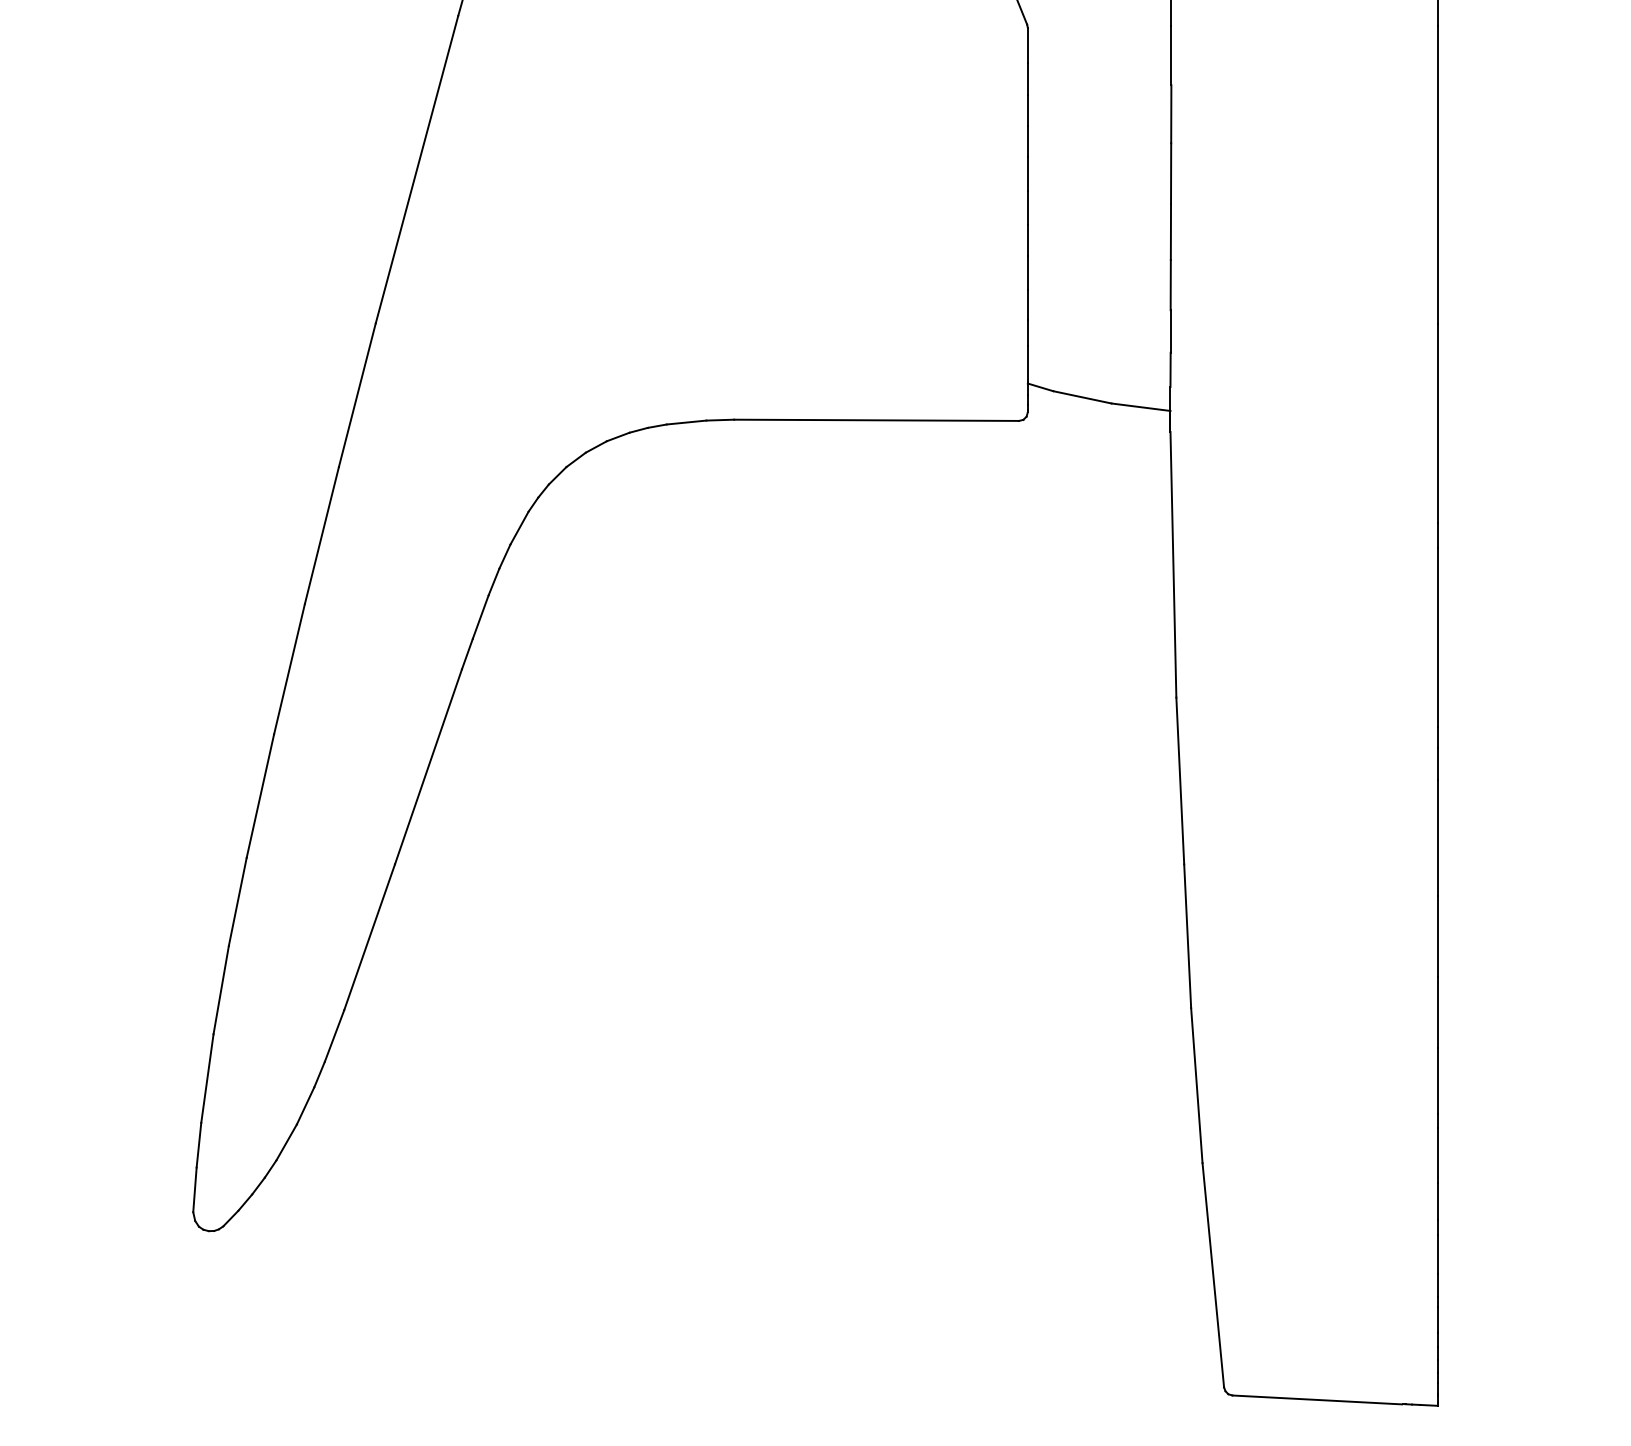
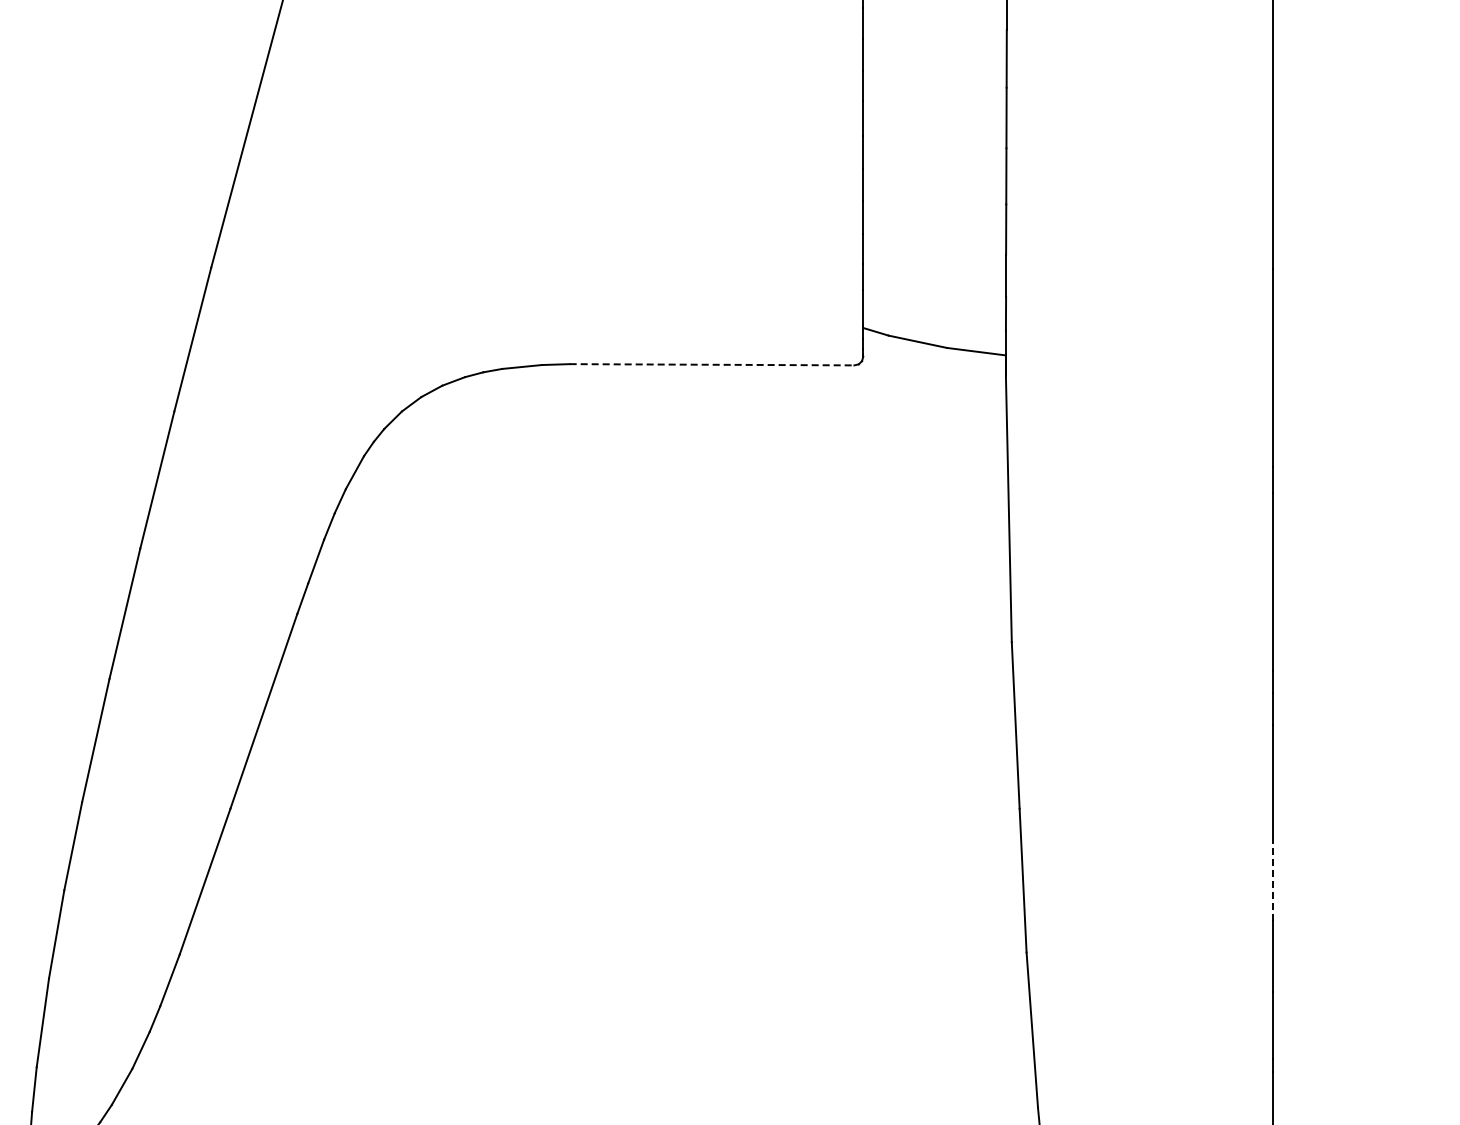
line: (877, 420) -> (712, 364), solid -> dashed
line: (1437, 935) -> (1272, 879), solid -> dashed

